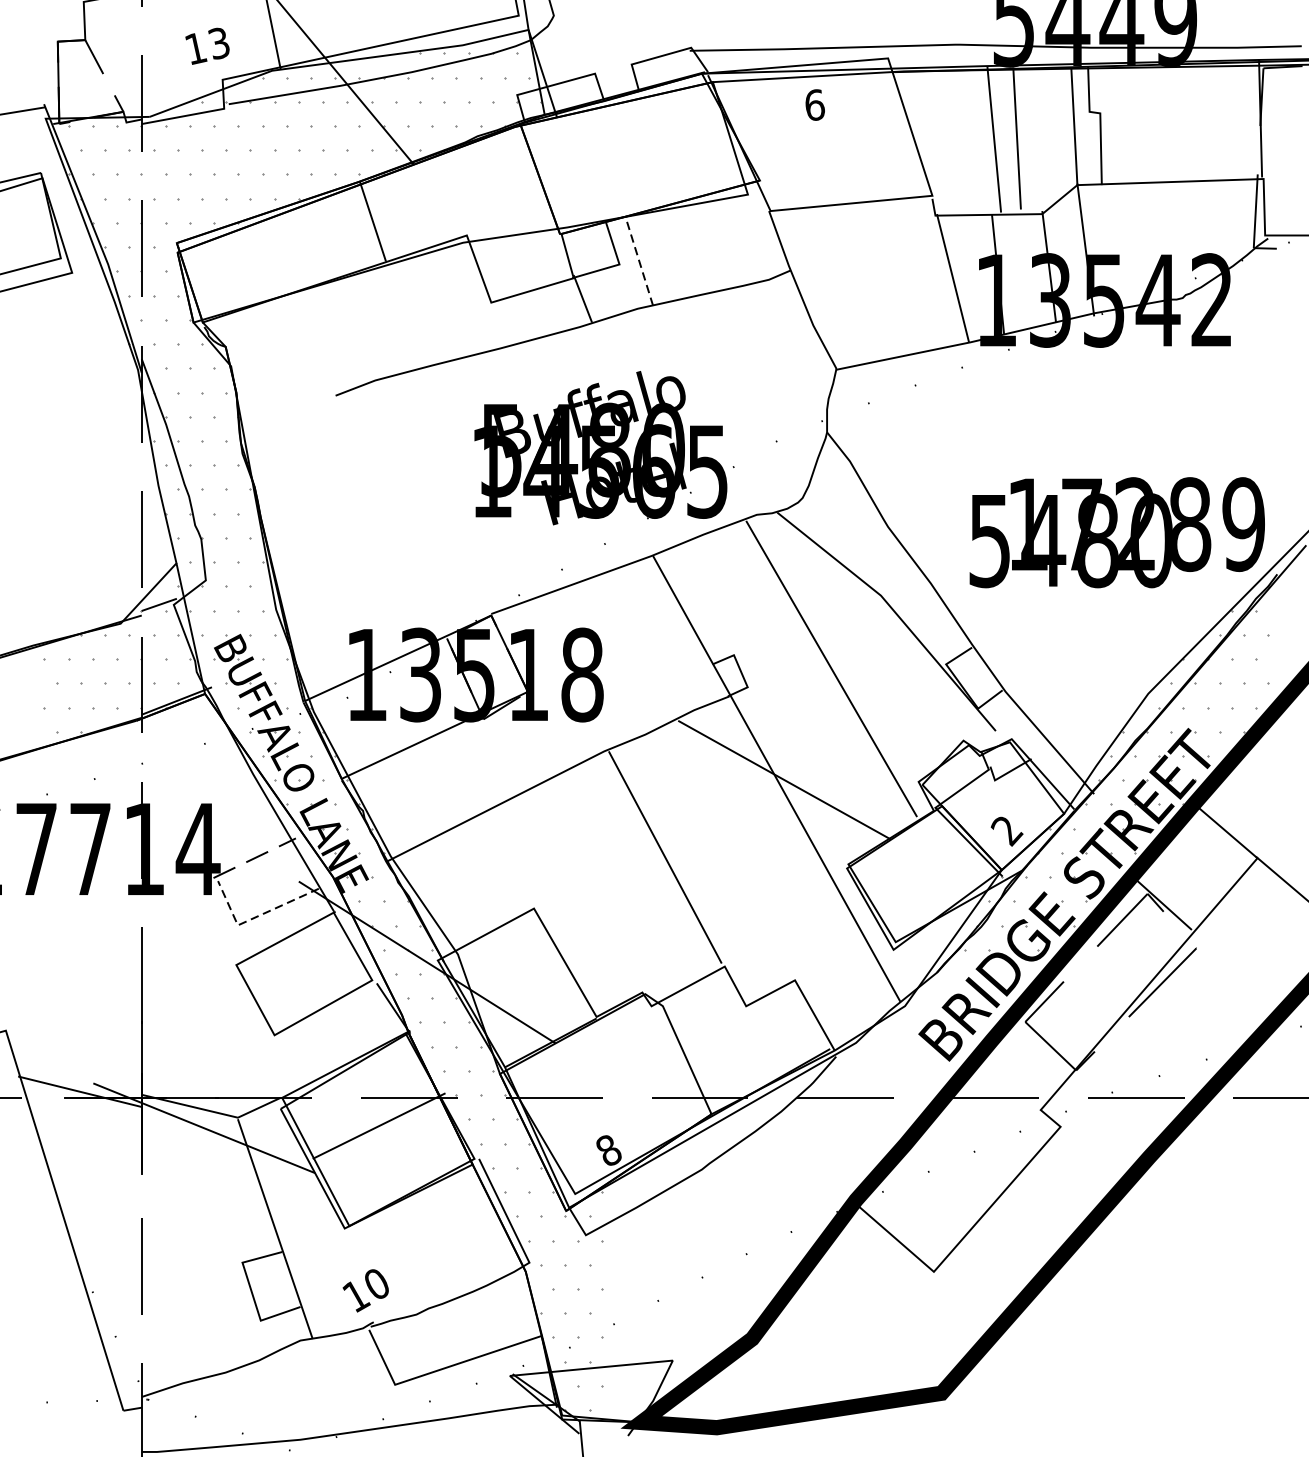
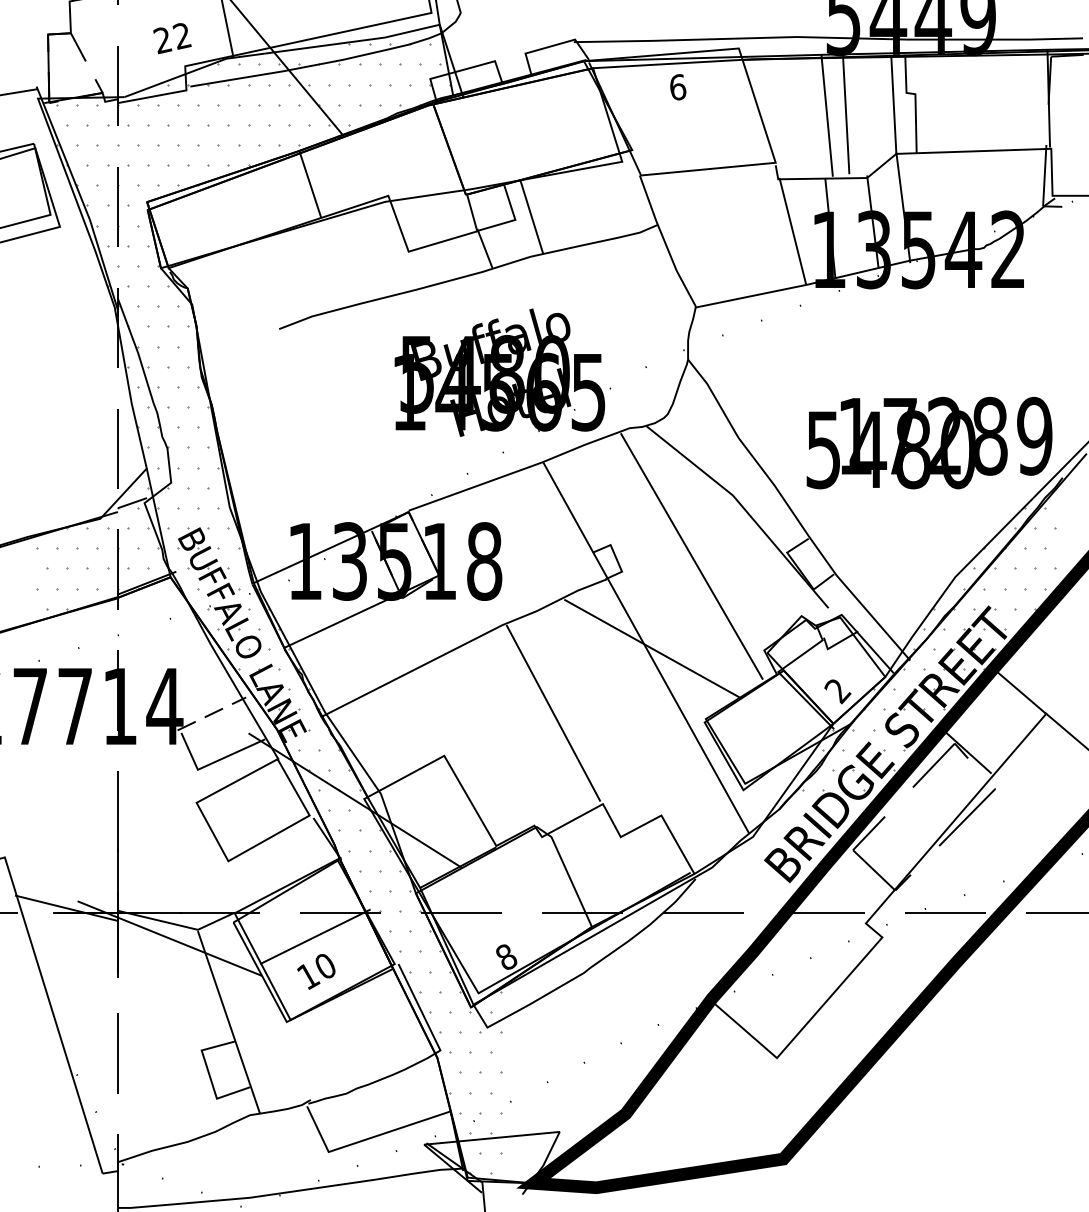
text: (207, 46) -> (172, 38), 13 -> 22
line: (638, 261) -> (531, 217), dashed -> solid
line: (255, 917) -> (212, 763), dashed -> solid
text: (366, 1290) -> (316, 971), moved

